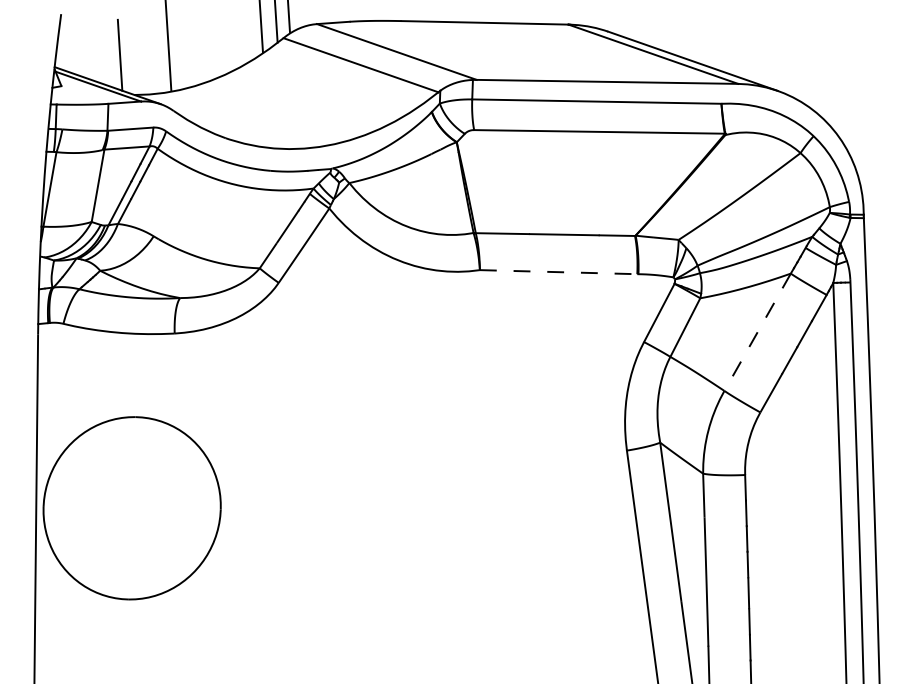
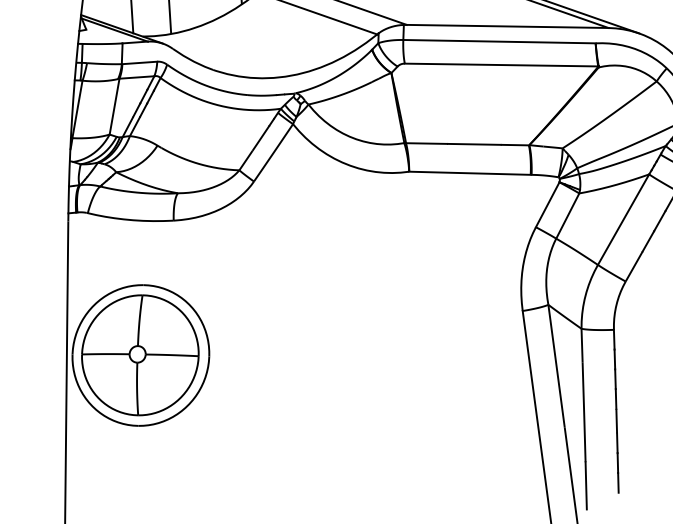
line: (558, 272) -> (469, 173), dashed -> solid
line: (757, 332) -> (623, 219), dashed -> solid
part: (131, 507) -> (140, 354), added

